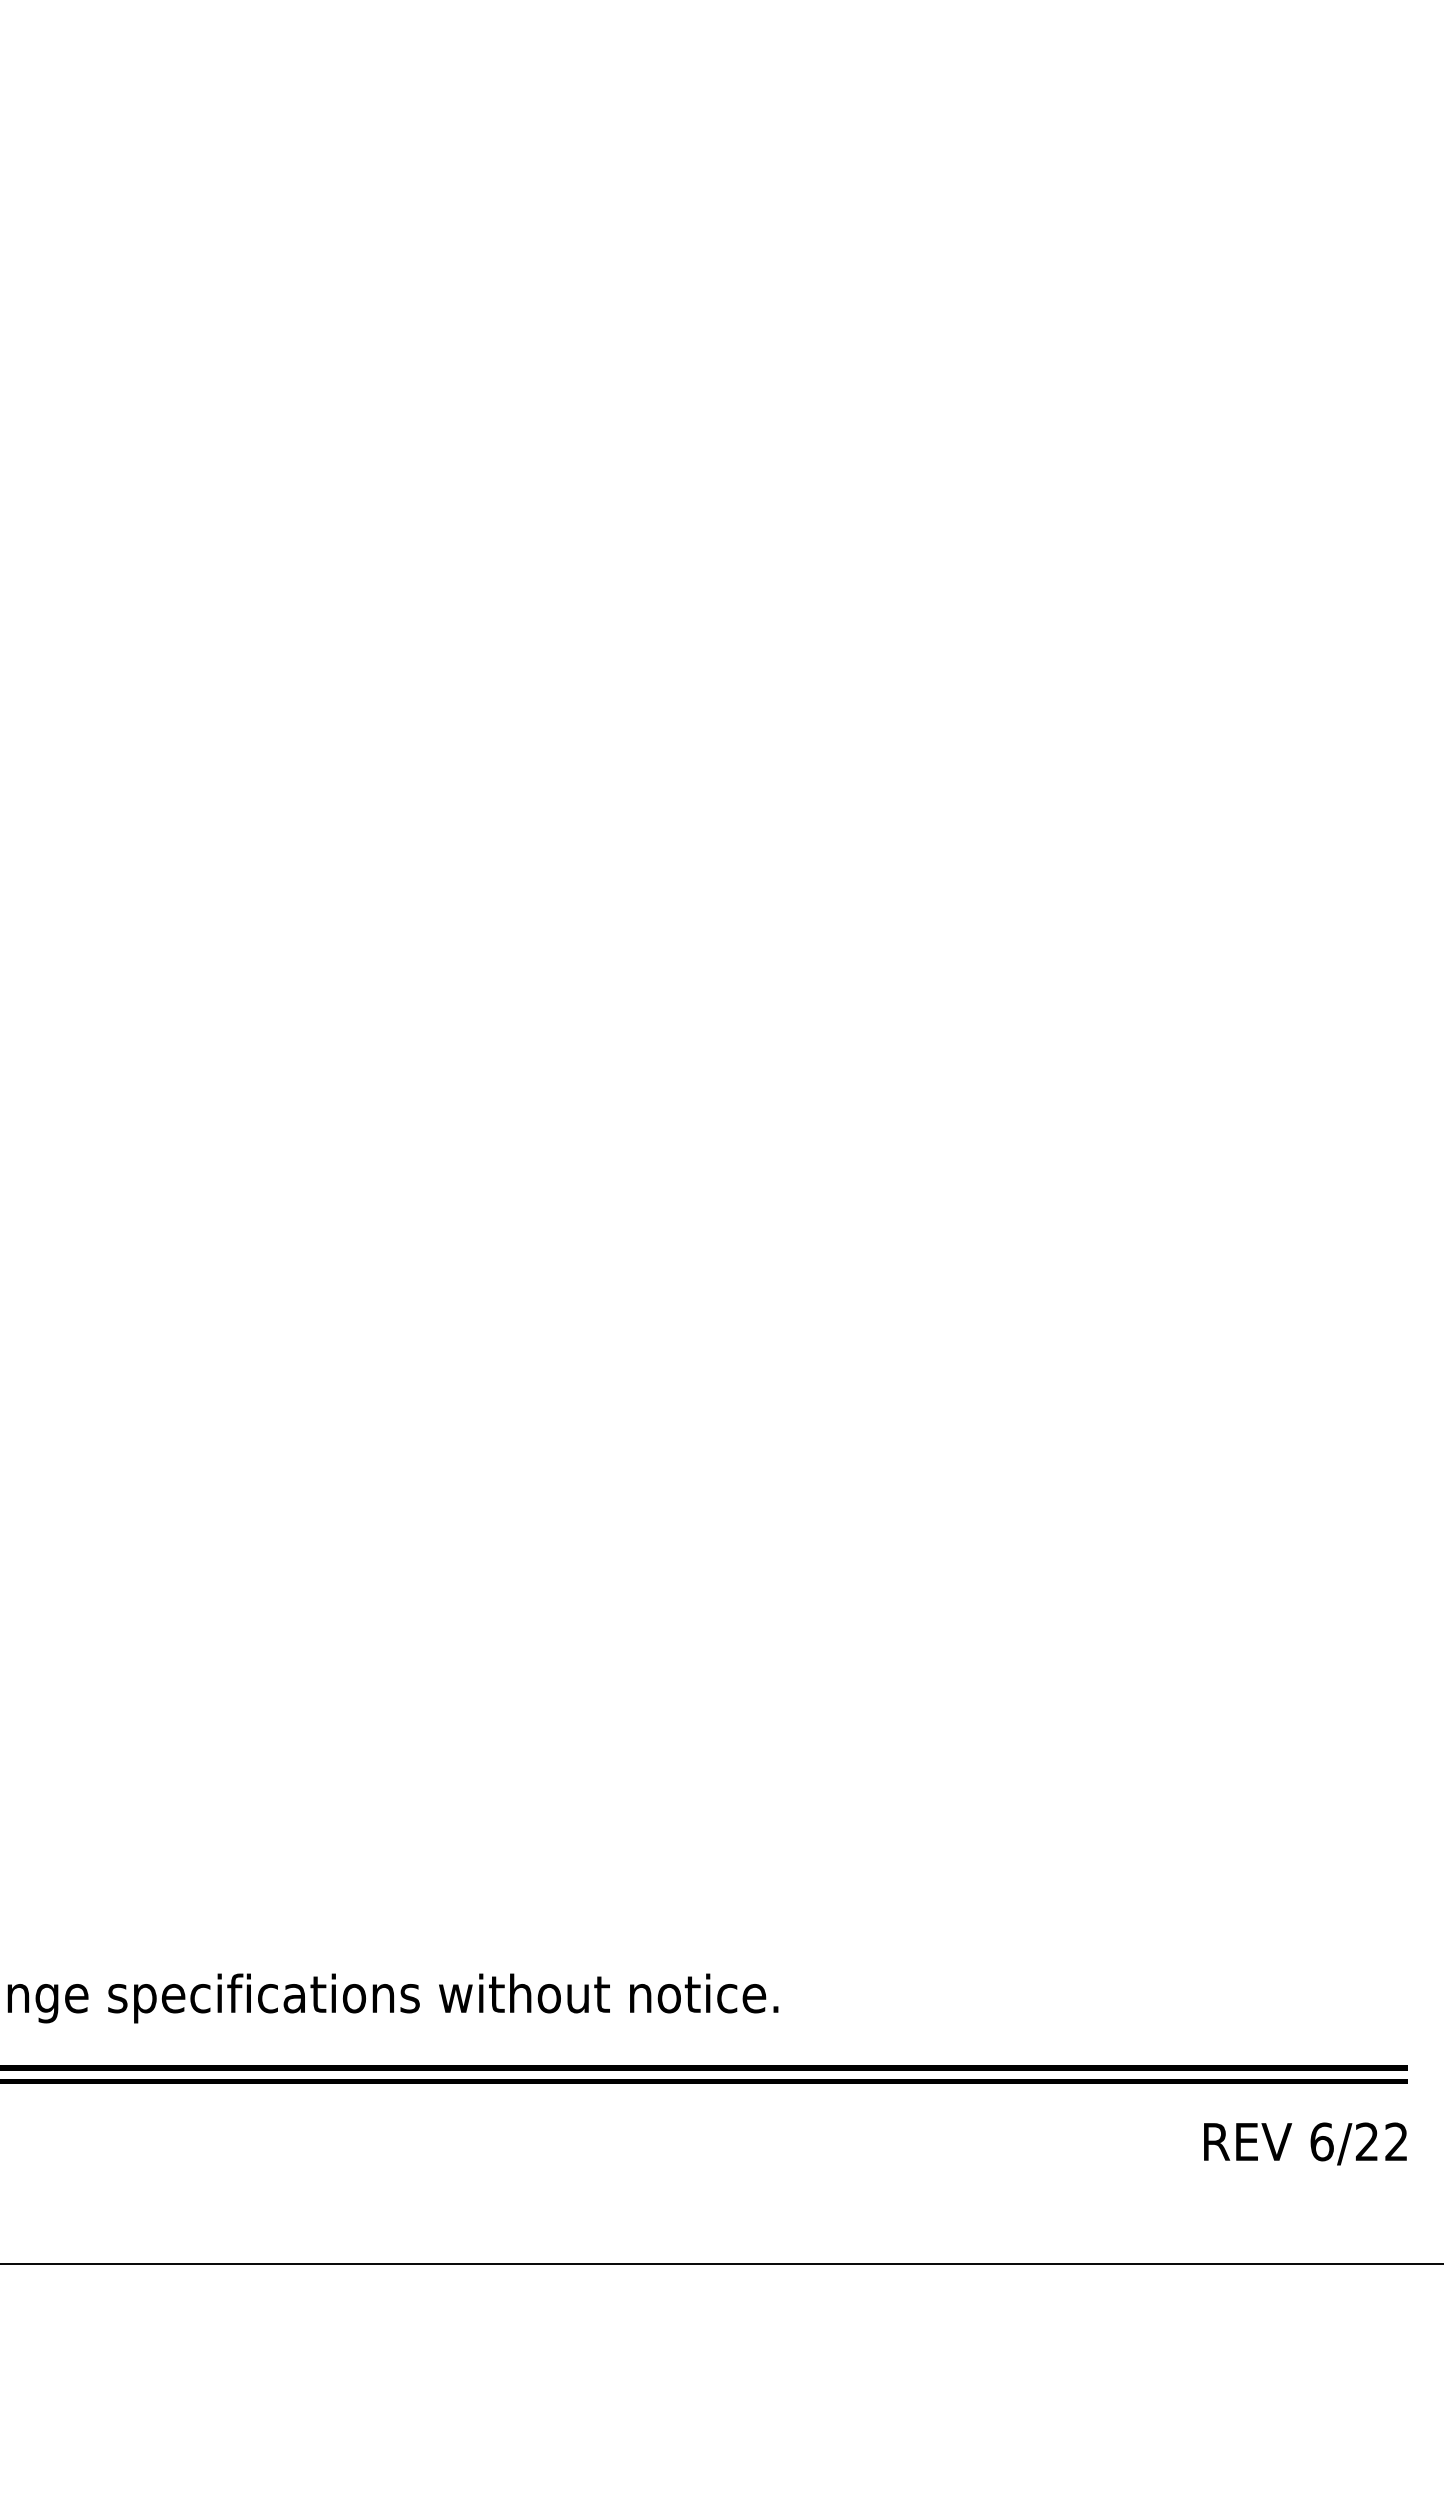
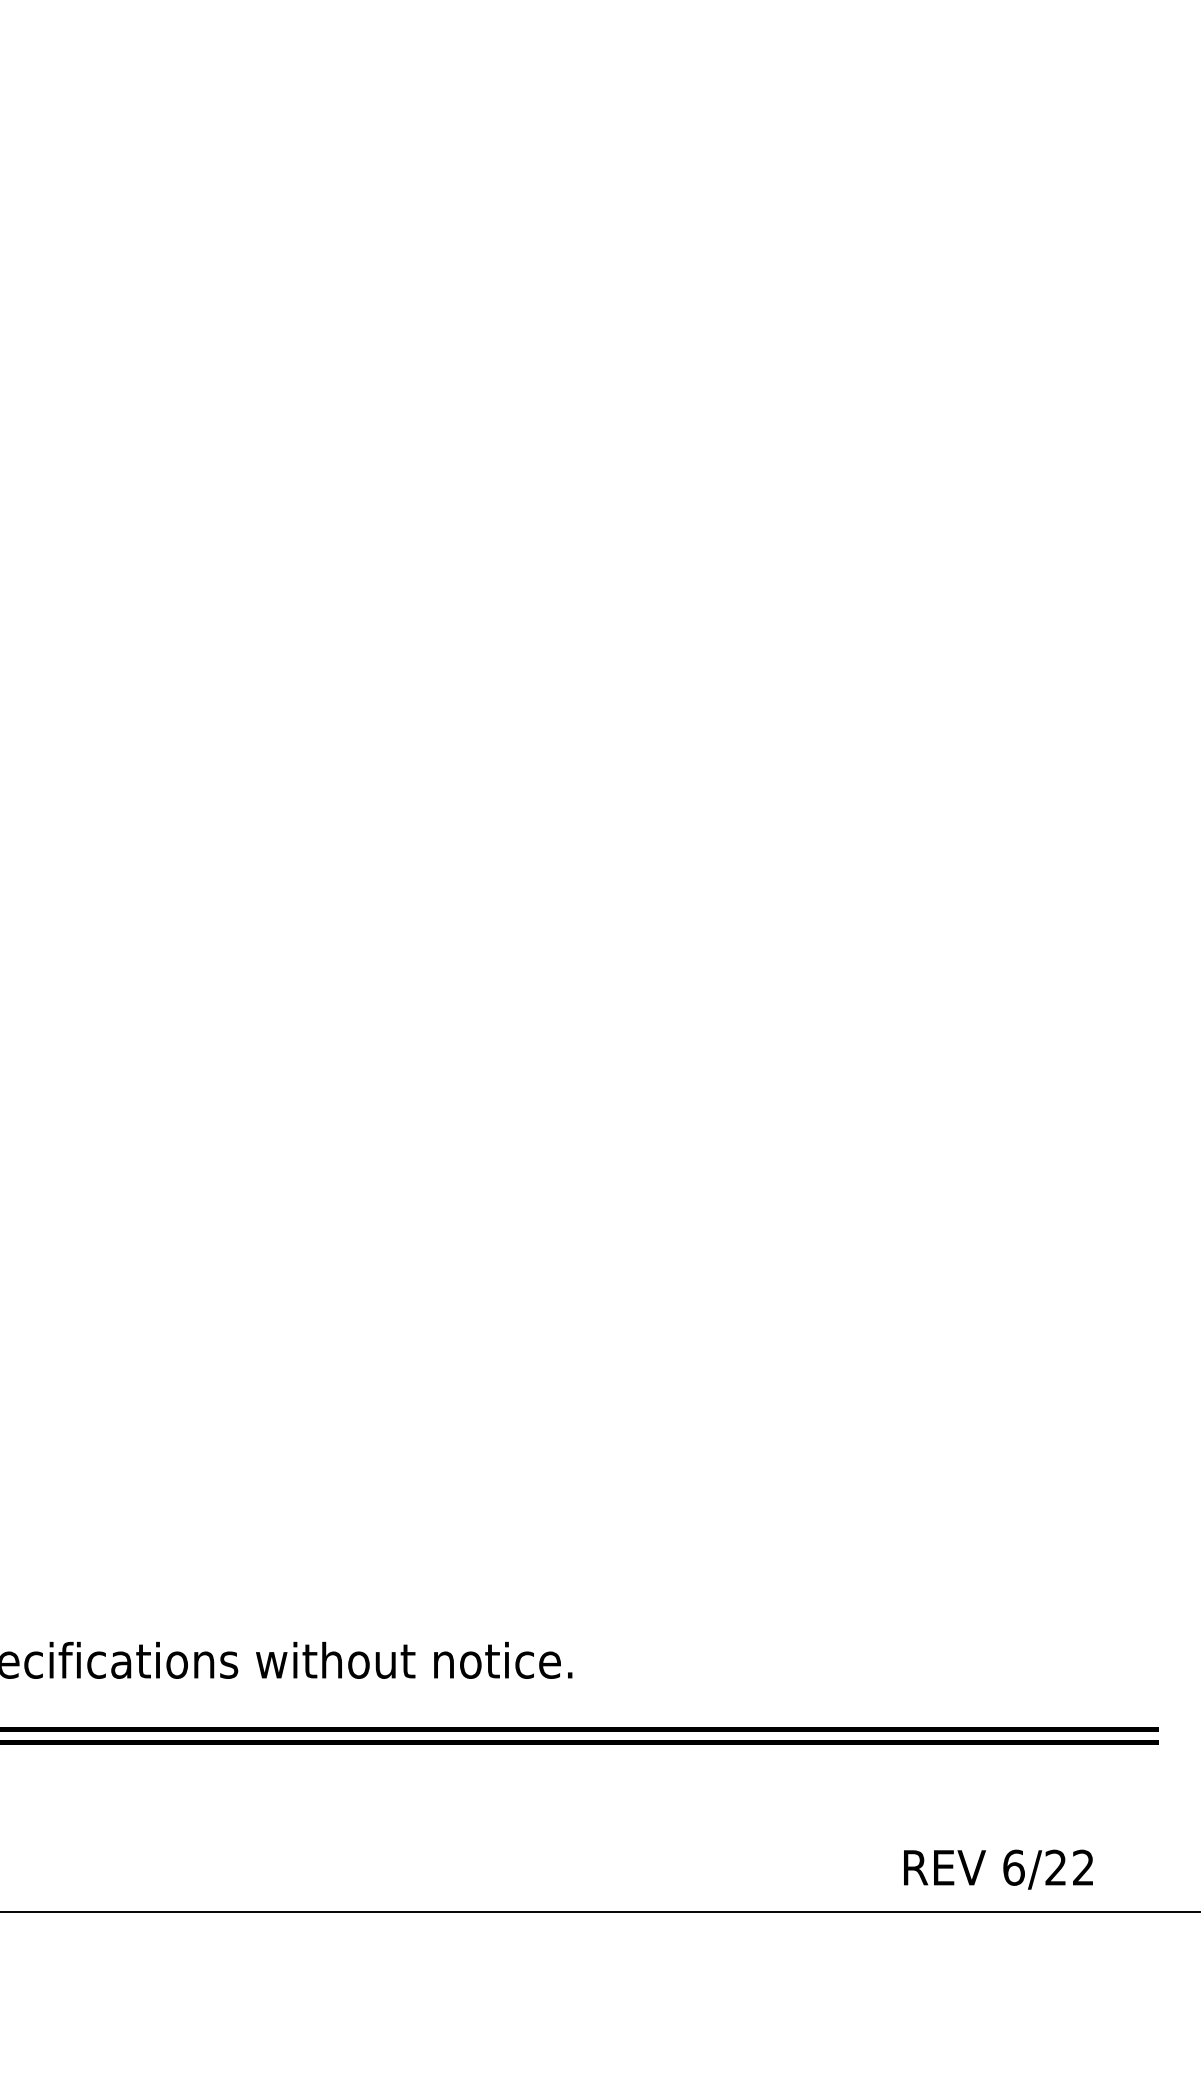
text: (1305, 2143) -> (998, 1869), moved

